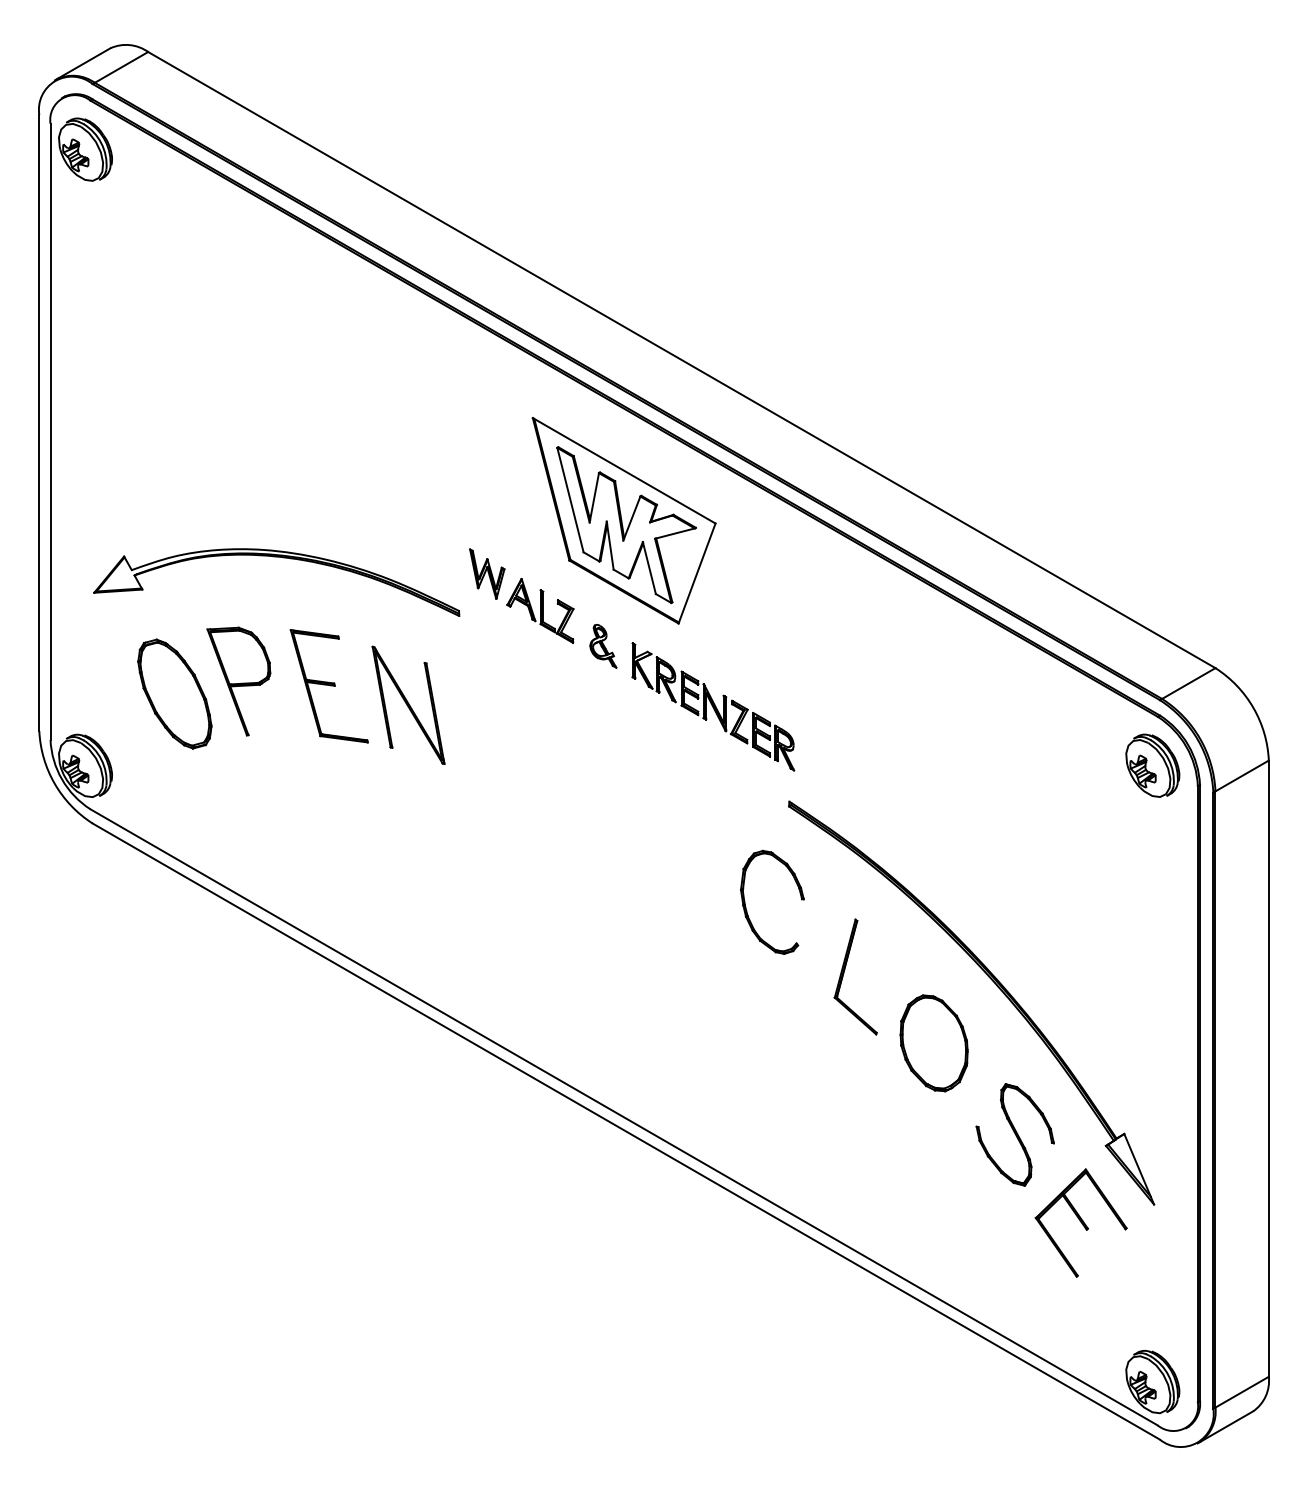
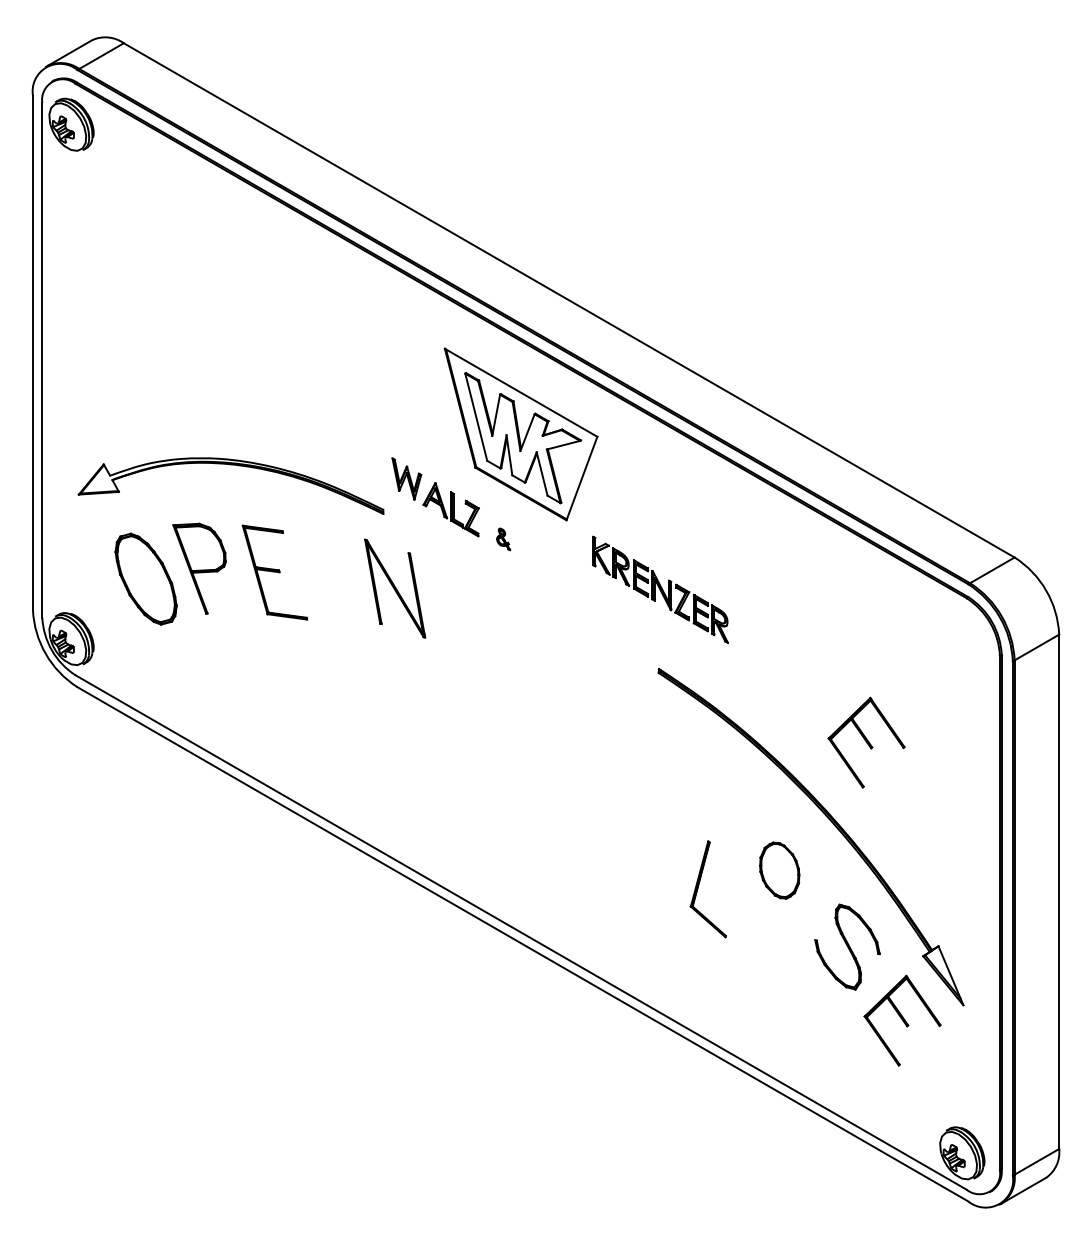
part: (603, 646) -> (503, 539), size x0.6
part: (408, 705) -> (395, 588), moved
part: (713, 706) -> (660, 589), moved
part: (1153, 765) -> (962, 638), removed
part: (1037, 889) -> (866, 742), added
part: (746, 907) -> (623, 757), removed
part: (845, 972) -> (699, 885), moved
part: (933, 1043) -> (779, 870), size x0.7

